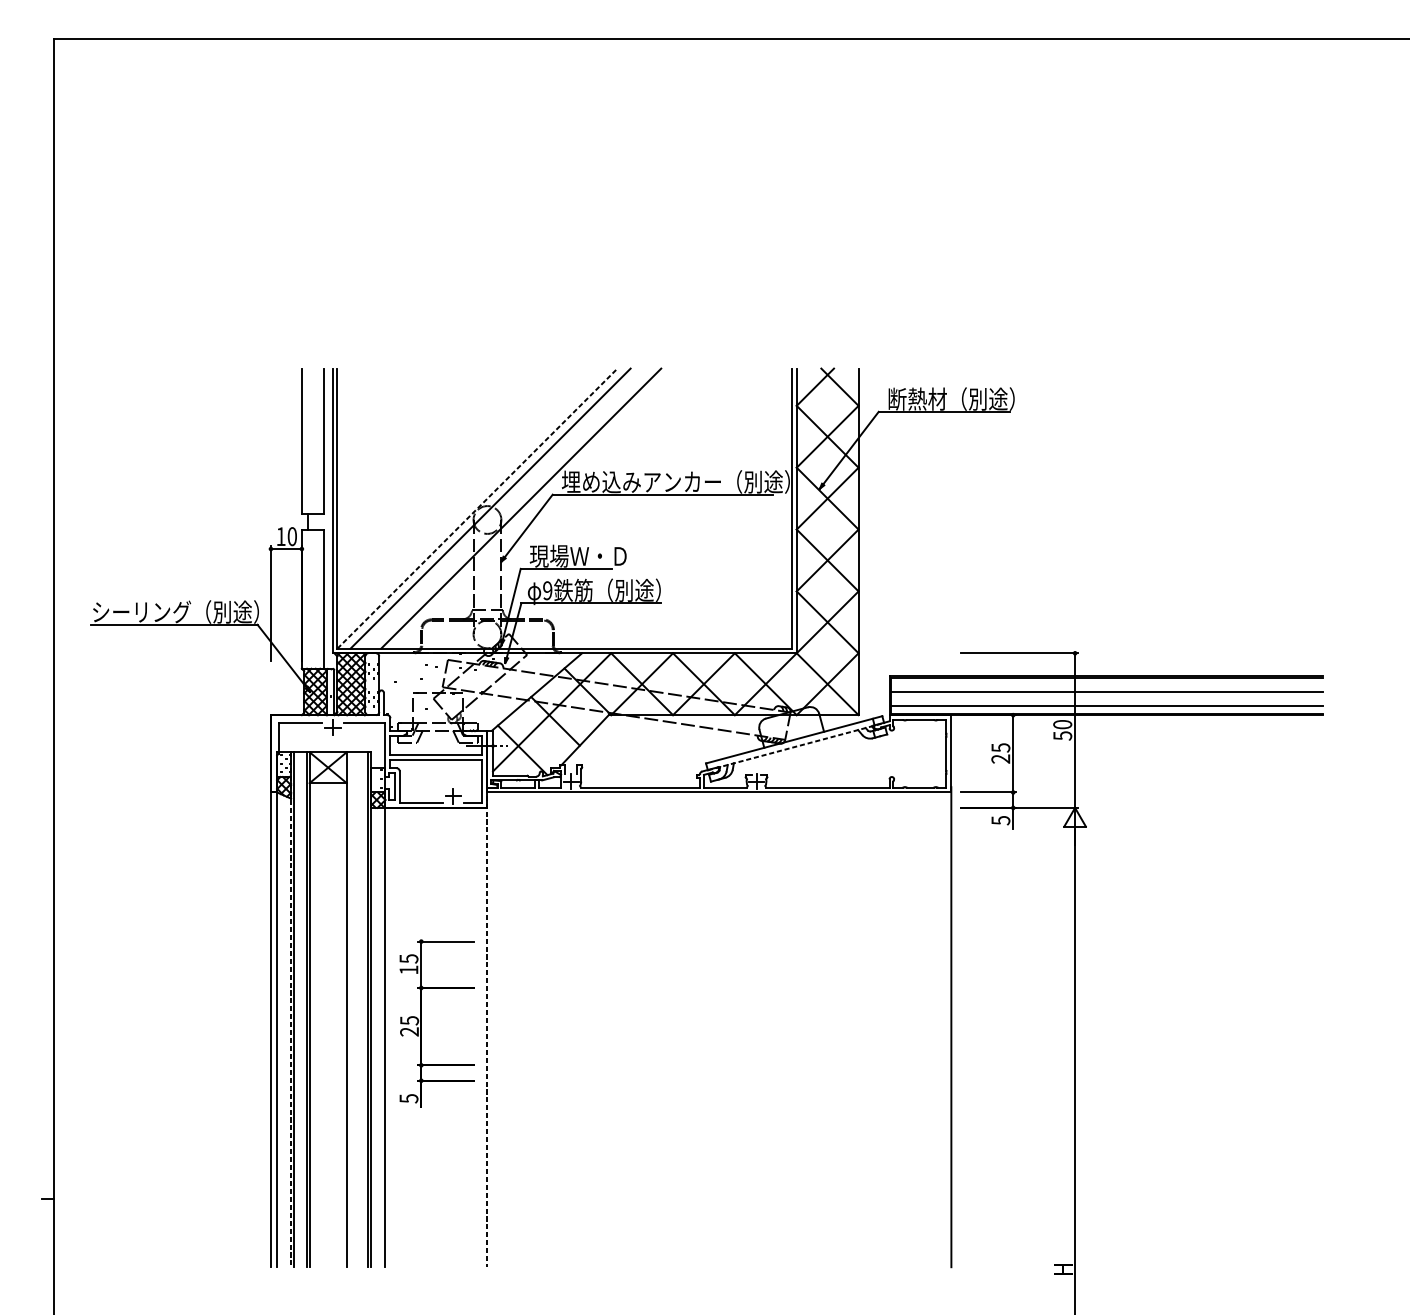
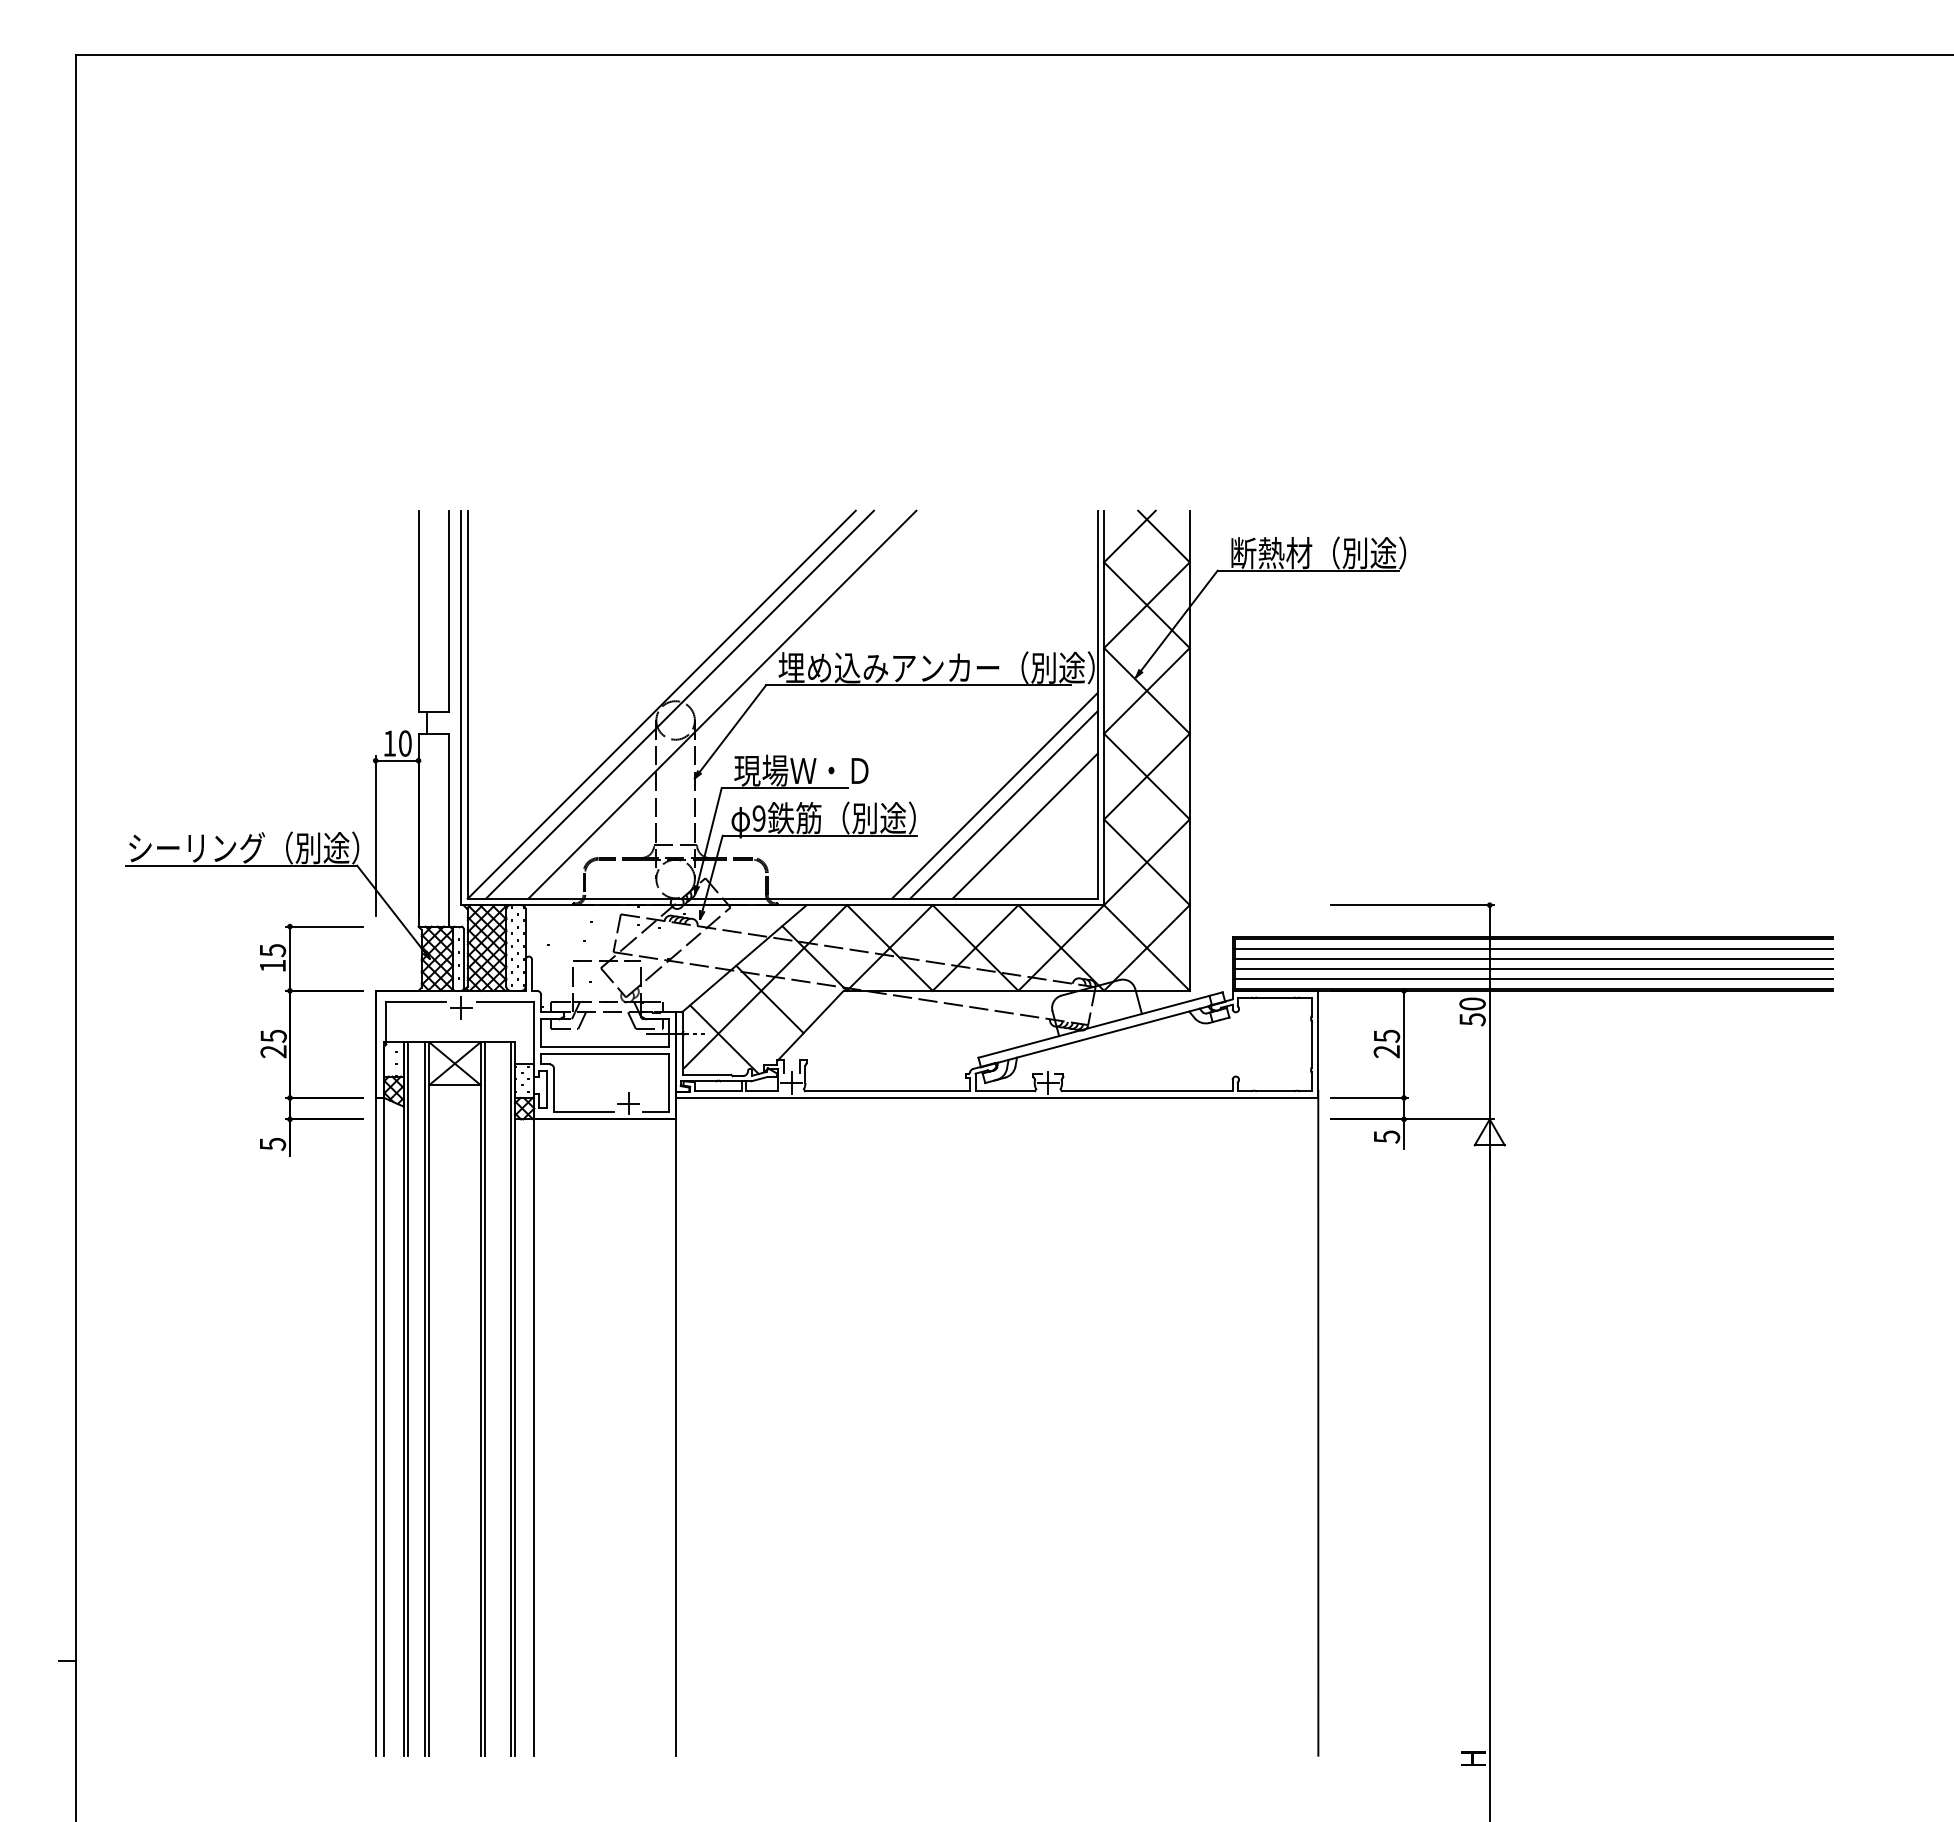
line: (477, 508) -> (662, 704), dashed -> solid
line: (717, 574) -> (994, 795), added
line: (724, 580) -> (1003, 804), added
line: (739, 595) -> (1024, 825), added
line: (1106, 685) -> (1533, 949), added
line: (1106, 699) -> (1533, 969), added
line: (796, 746) -> (1103, 1034), dashed -> solid
line: (487, 999) -> (675, 1385), dashed -> solid
line: (349, 1009) -> (484, 1398), added
line: (291, 1010) -> (403, 1399), dashed -> solid
part: (421, 1023) -> (290, 1039), moved

